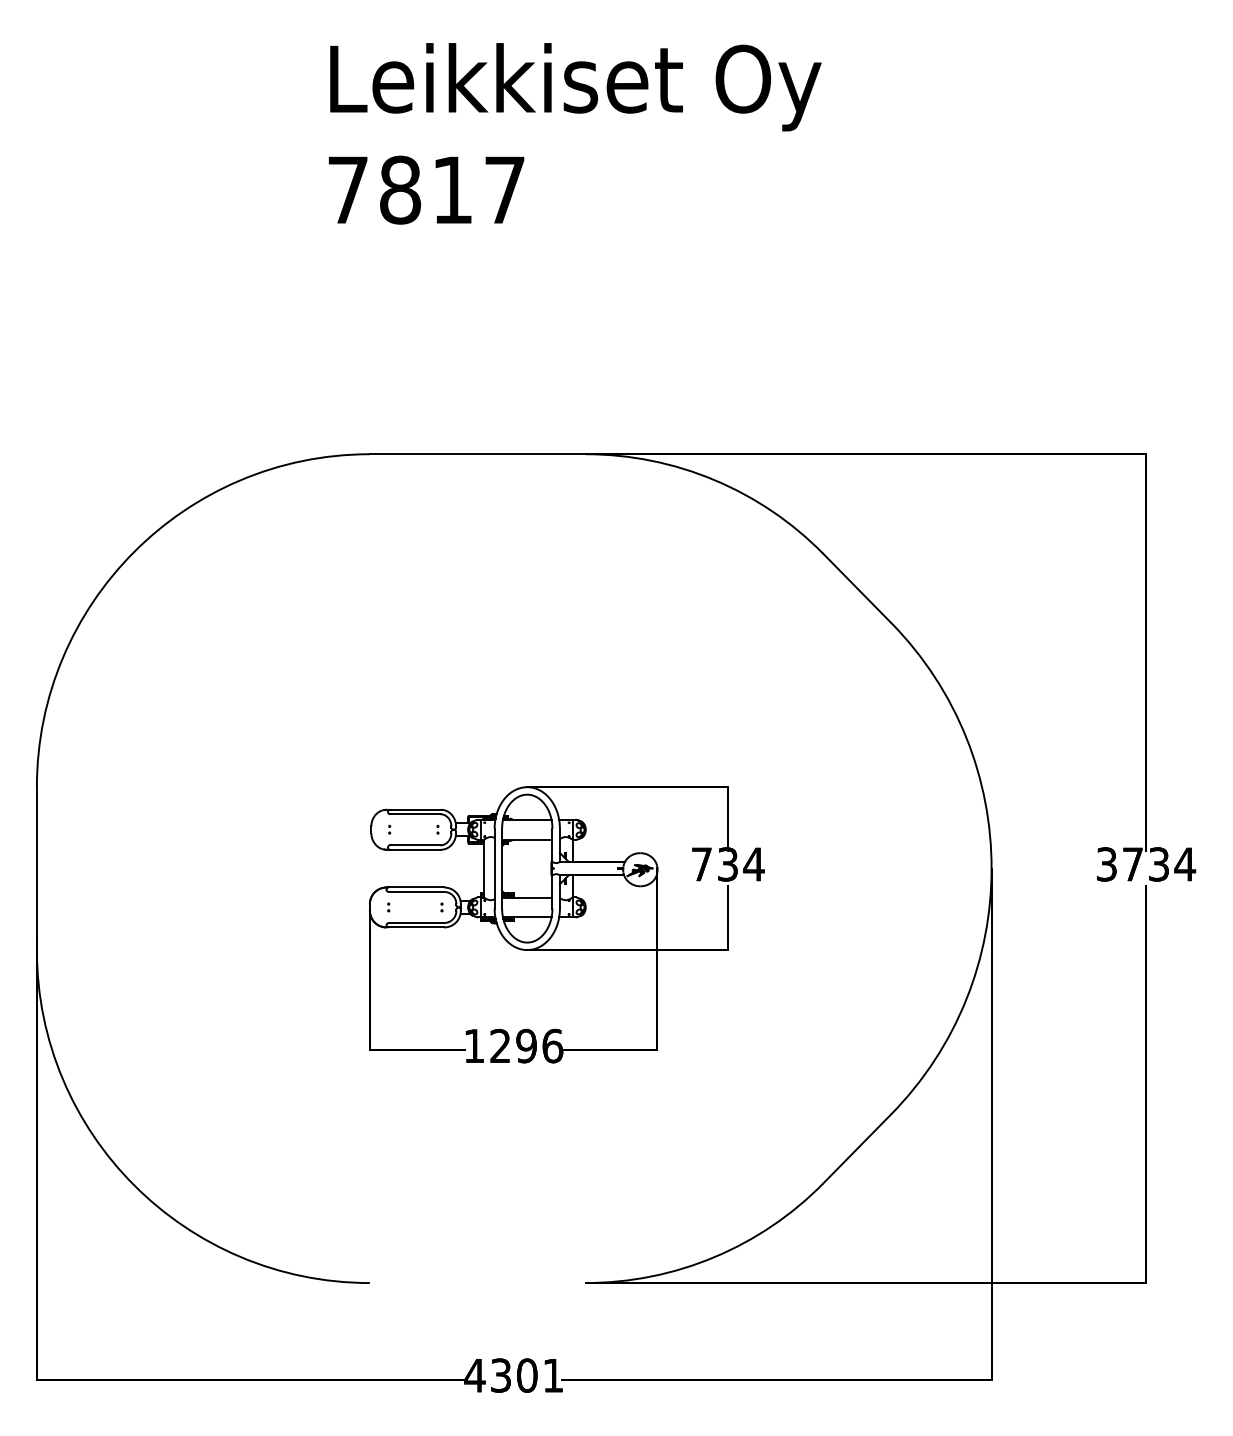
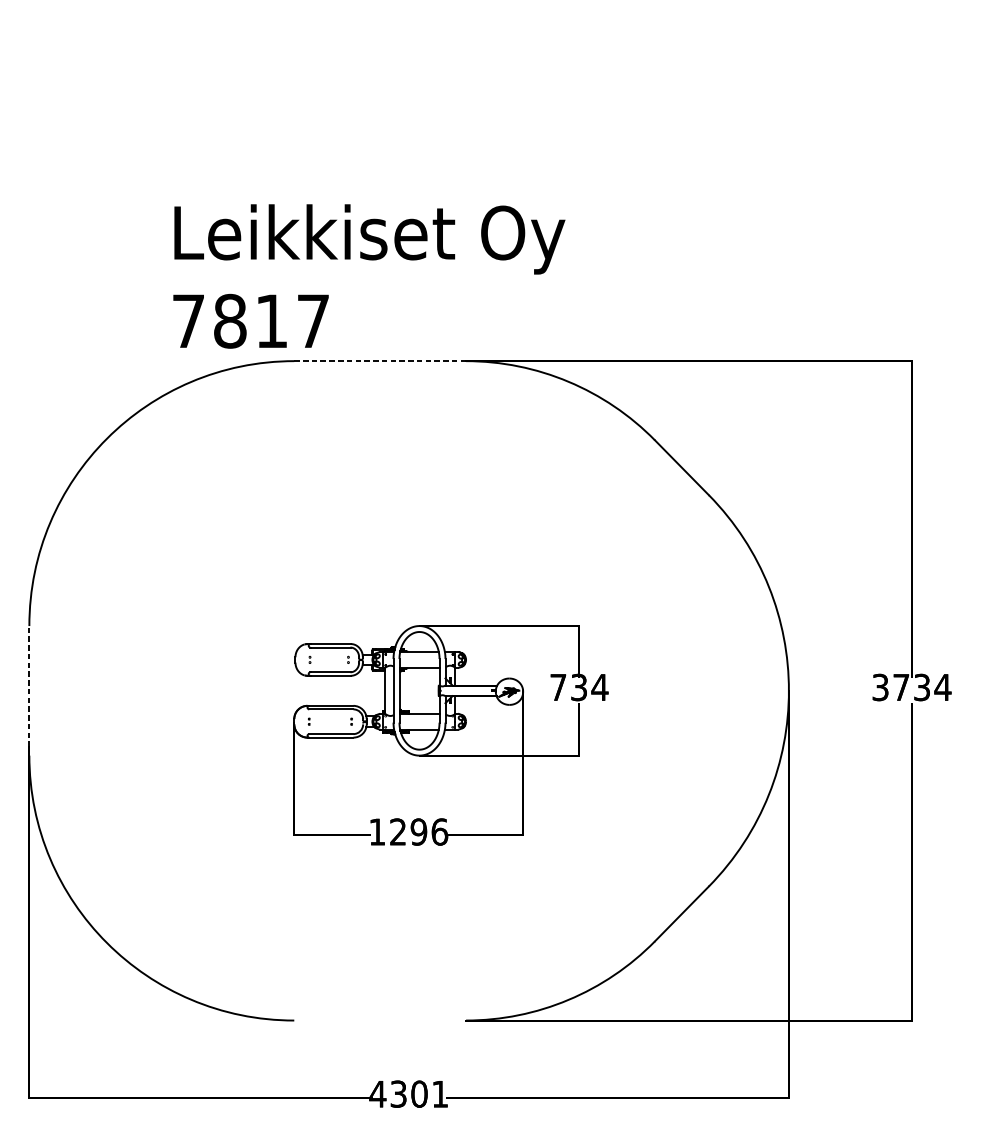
text: (575, 133) -> (369, 276), moved
line: (477, 454) -> (379, 361), solid -> dashed
line: (36, 868) -> (29, 690), solid -> dashed

